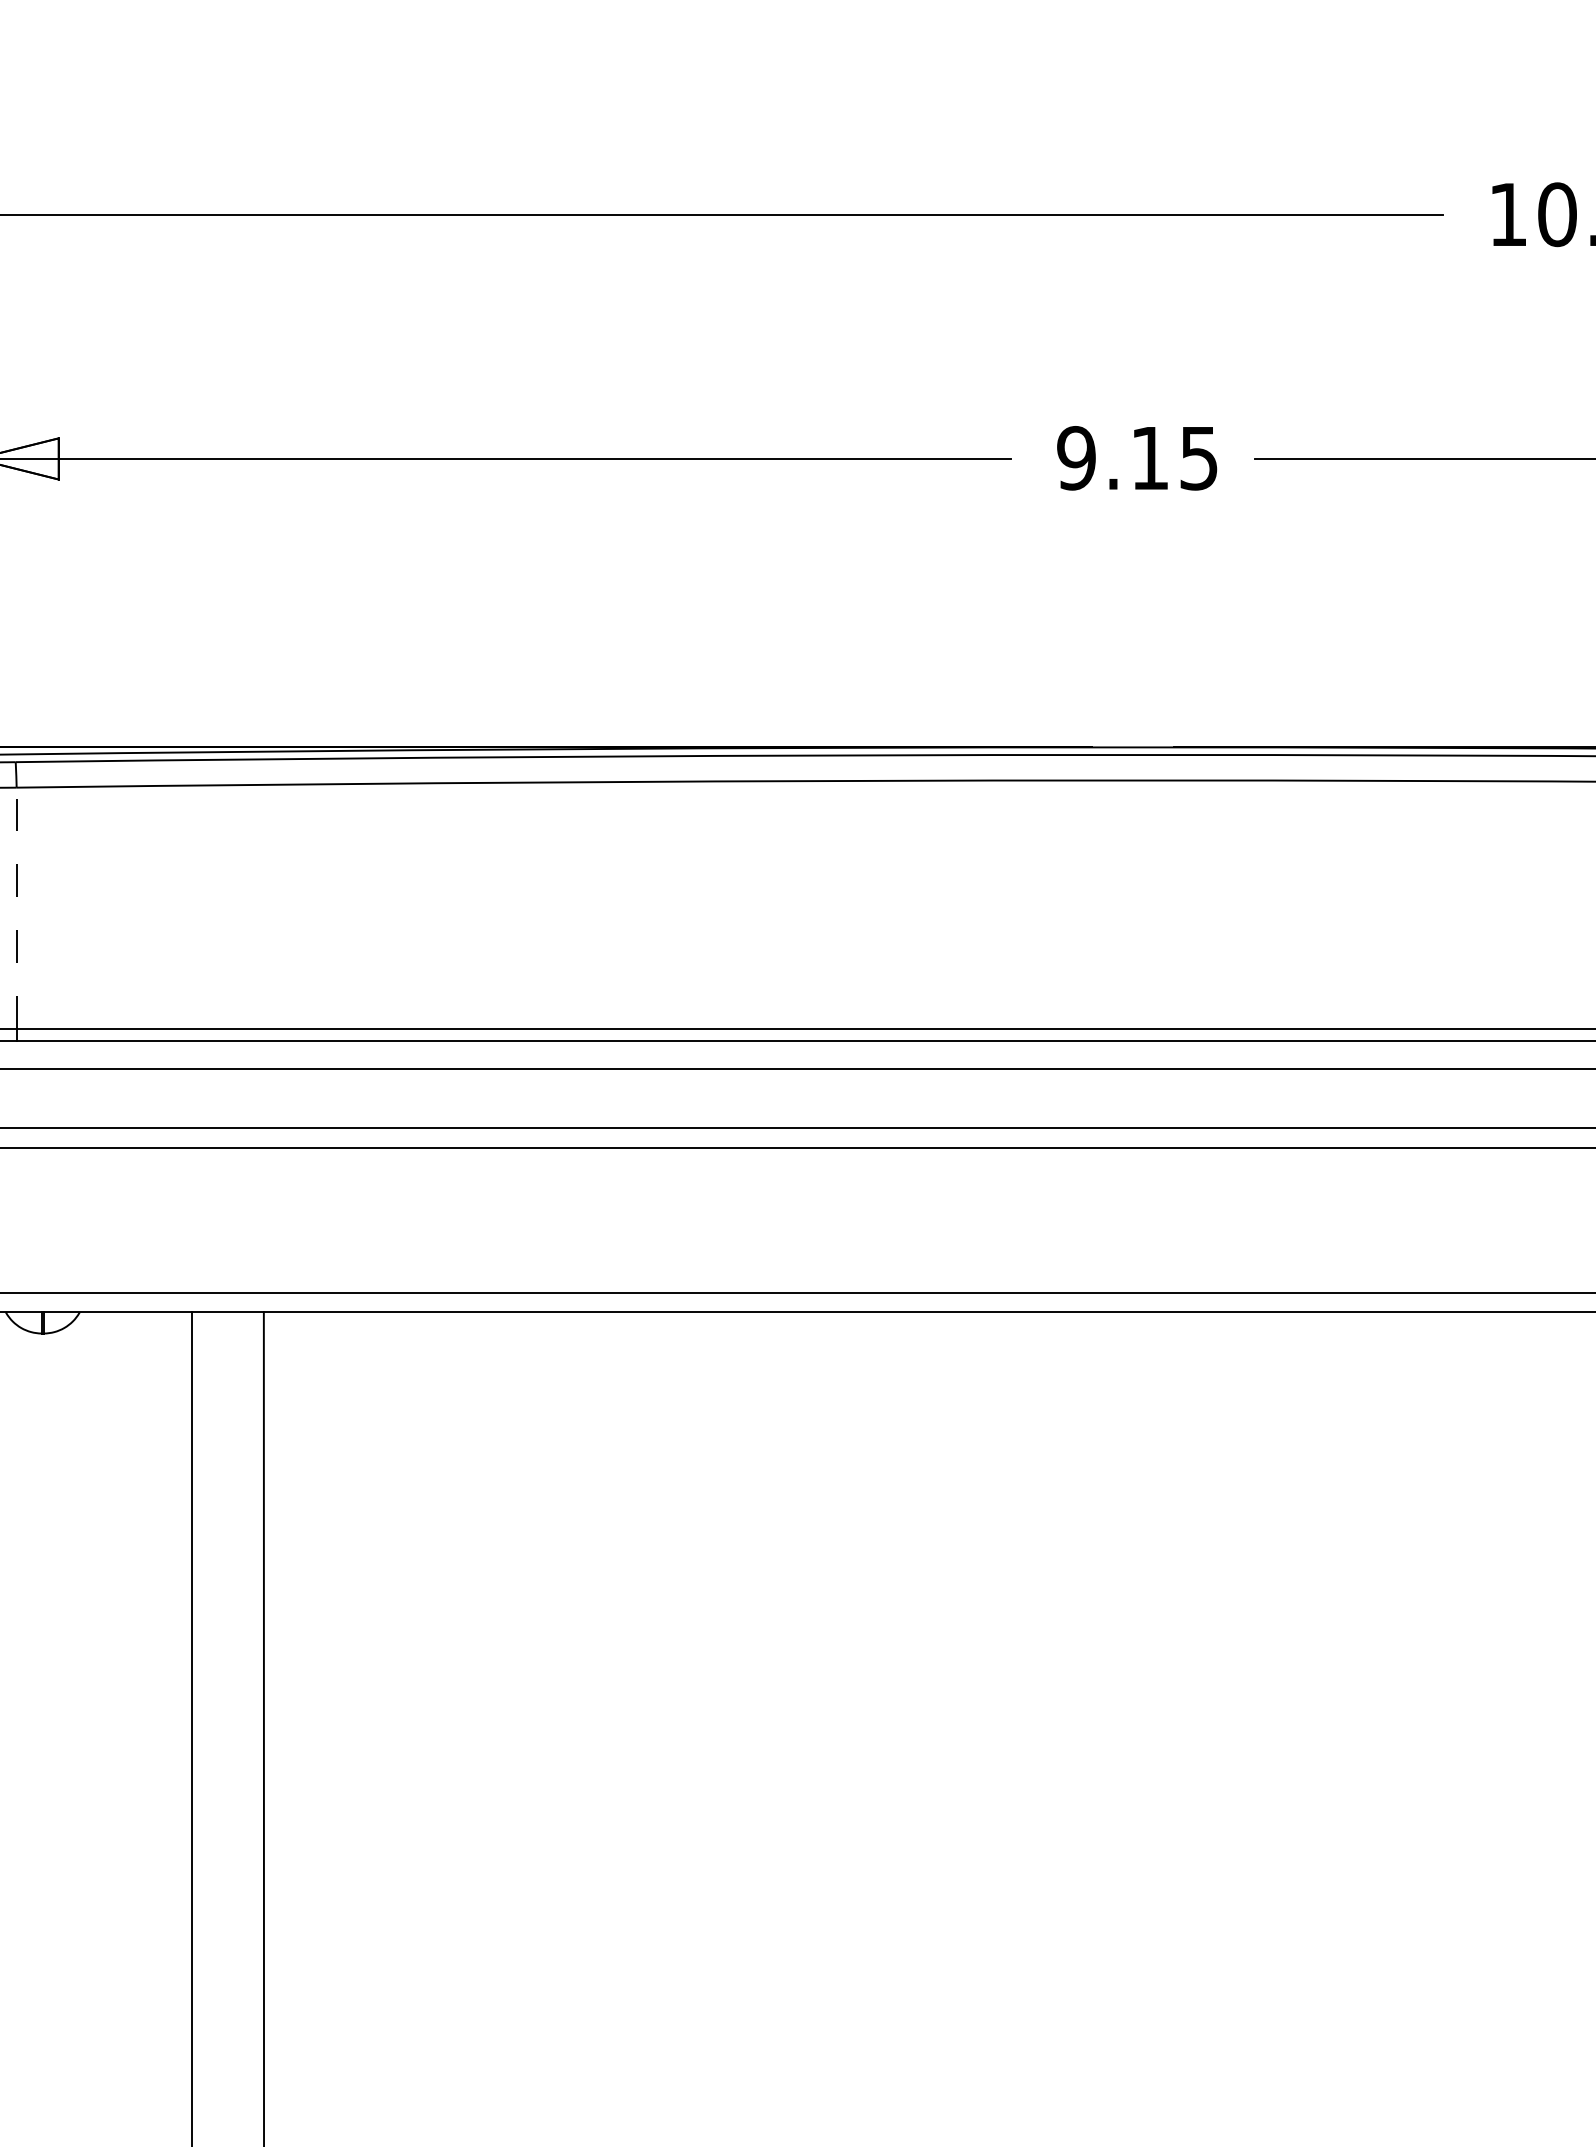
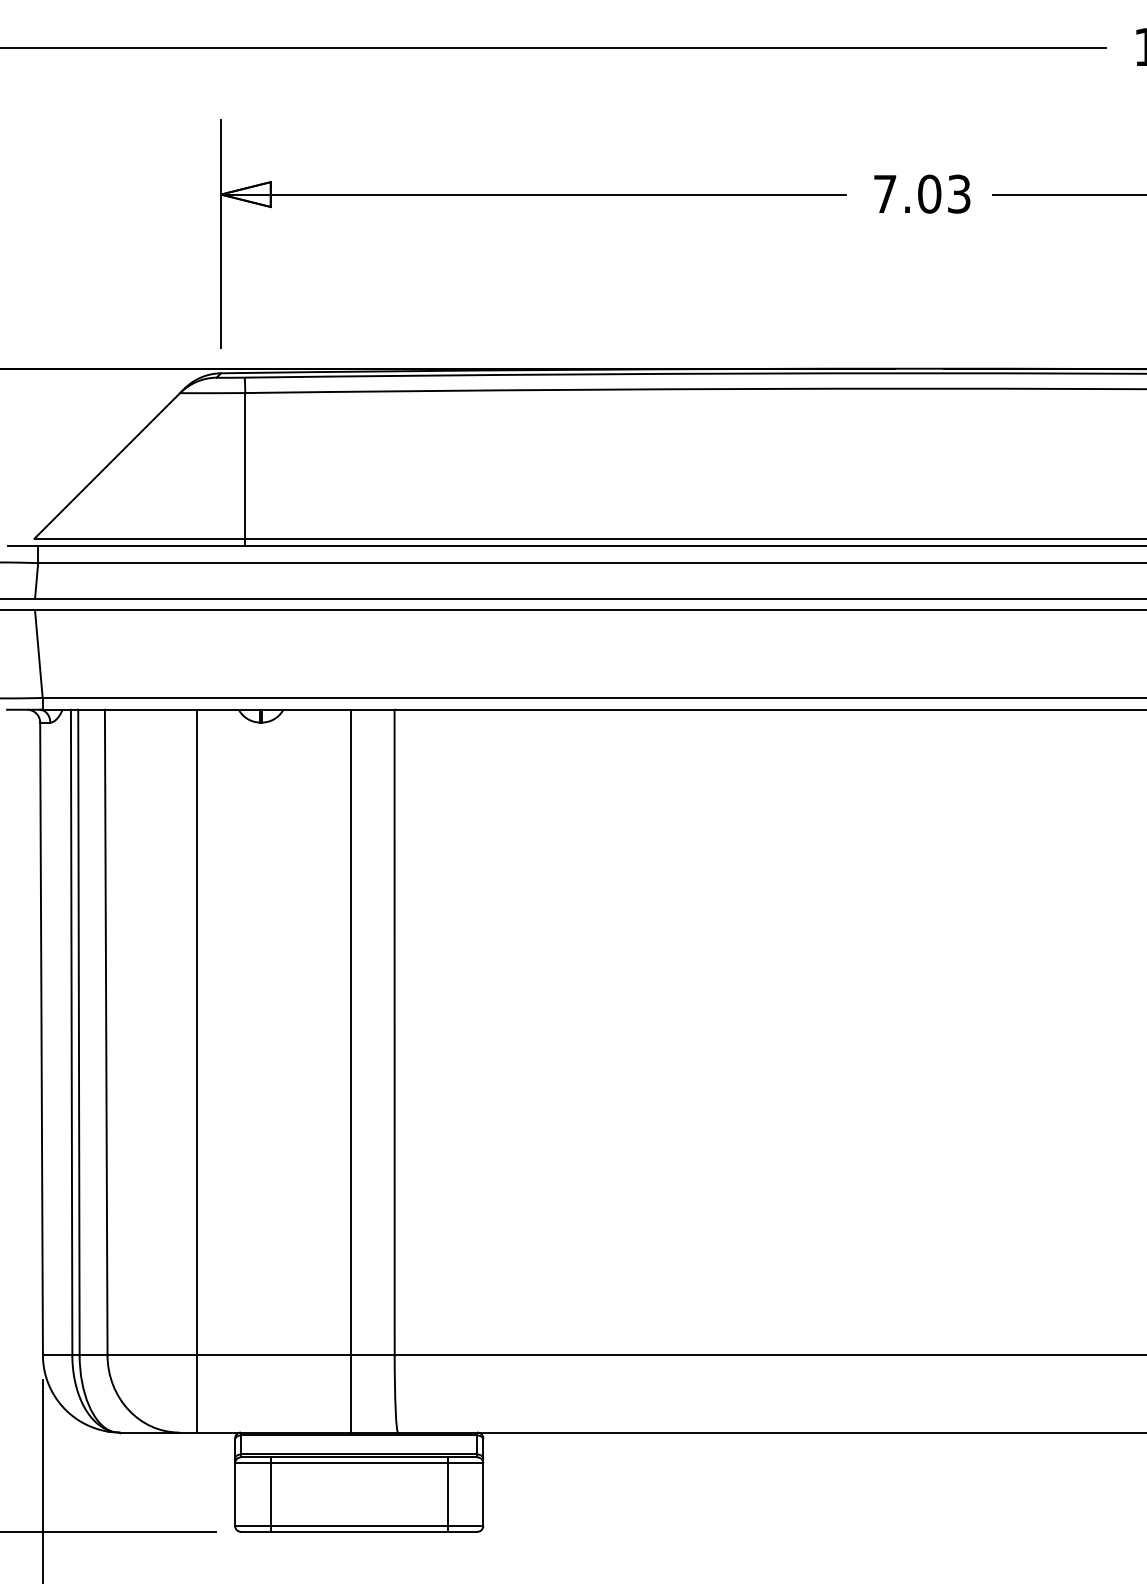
text: (1136, 457) -> (921, 193), 9.15 -> 7.03
line: (16, 907) -> (245, 465), dashed -> solid

